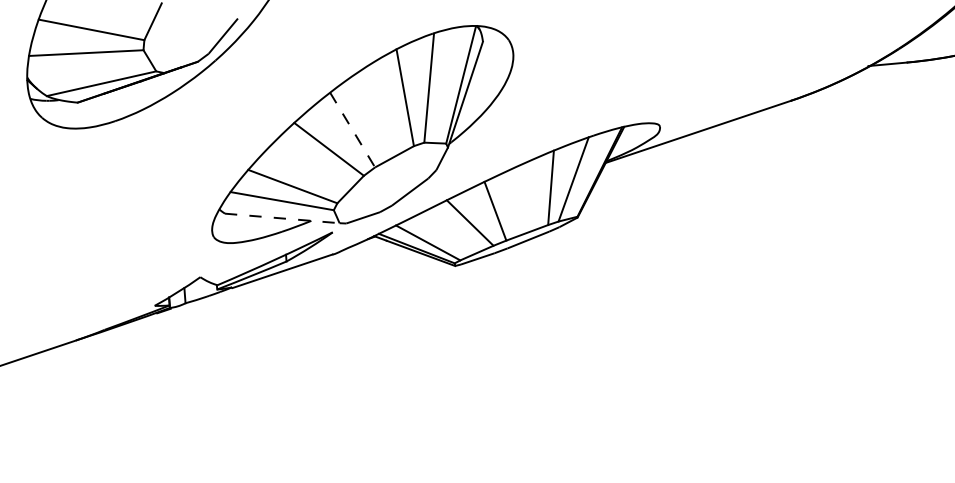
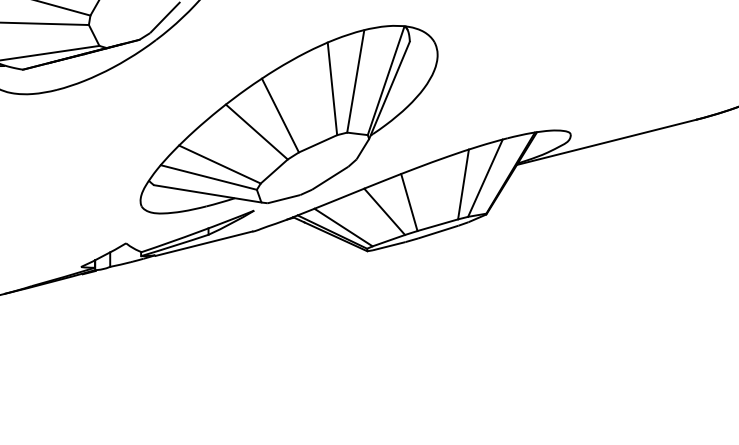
line: (352, 130) -> (280, 115), dashed -> solid
line: (282, 218) -> (207, 193), dashed -> solid

